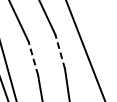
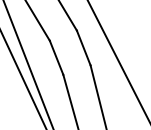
line: (59, 52) -> (83, 48), dashed -> solid
line: (33, 58) -> (56, 57), dashed -> solid

